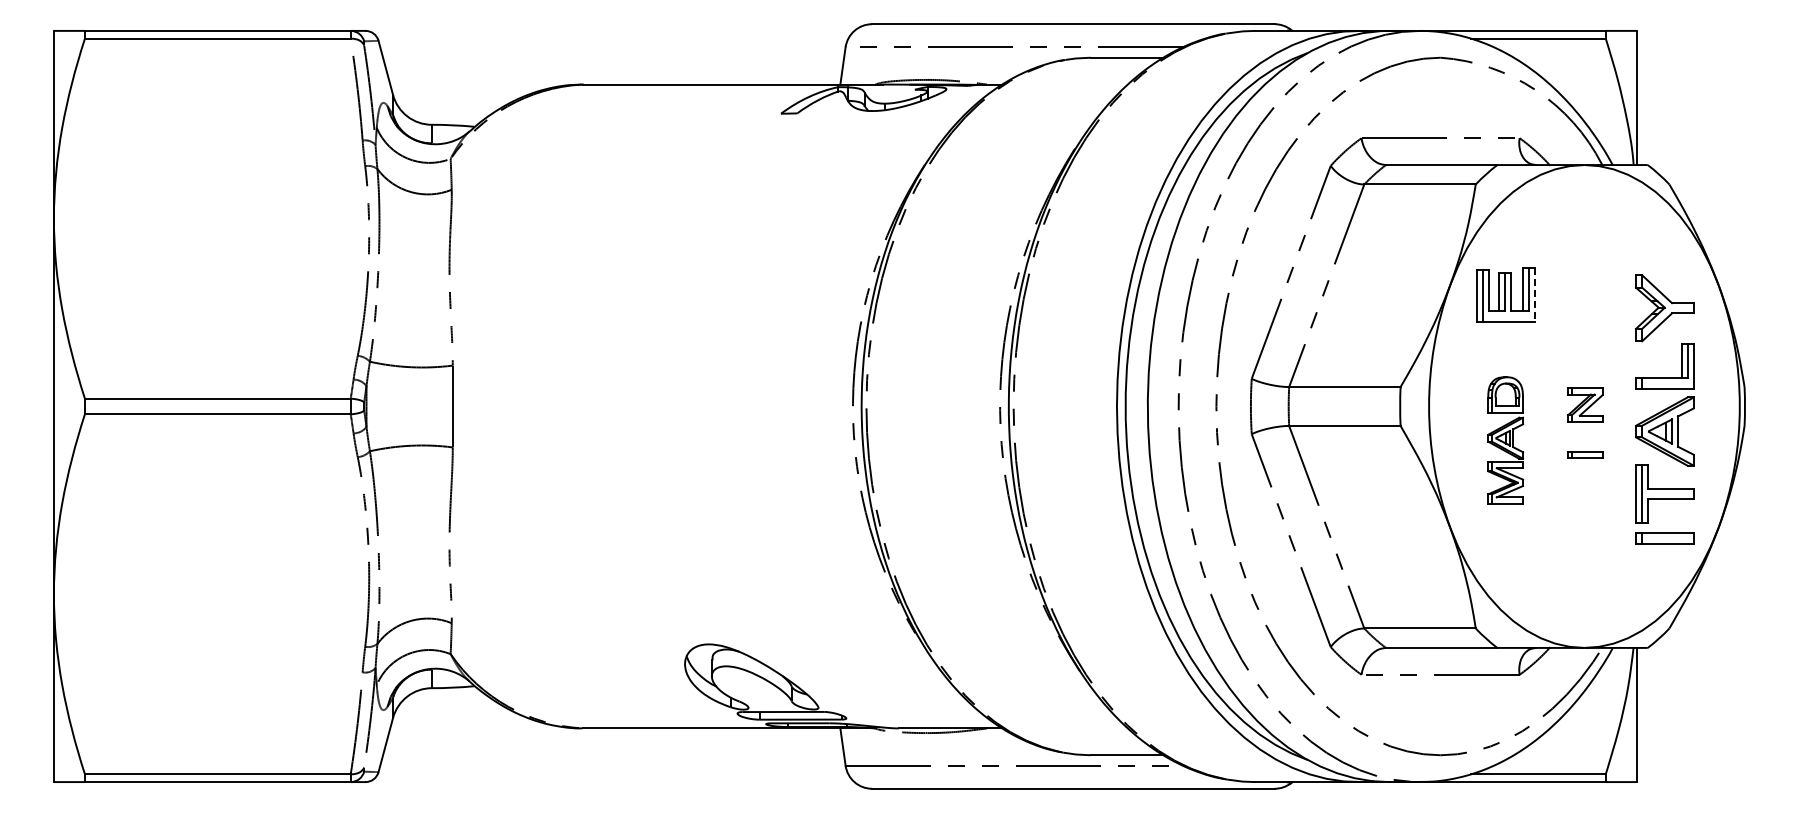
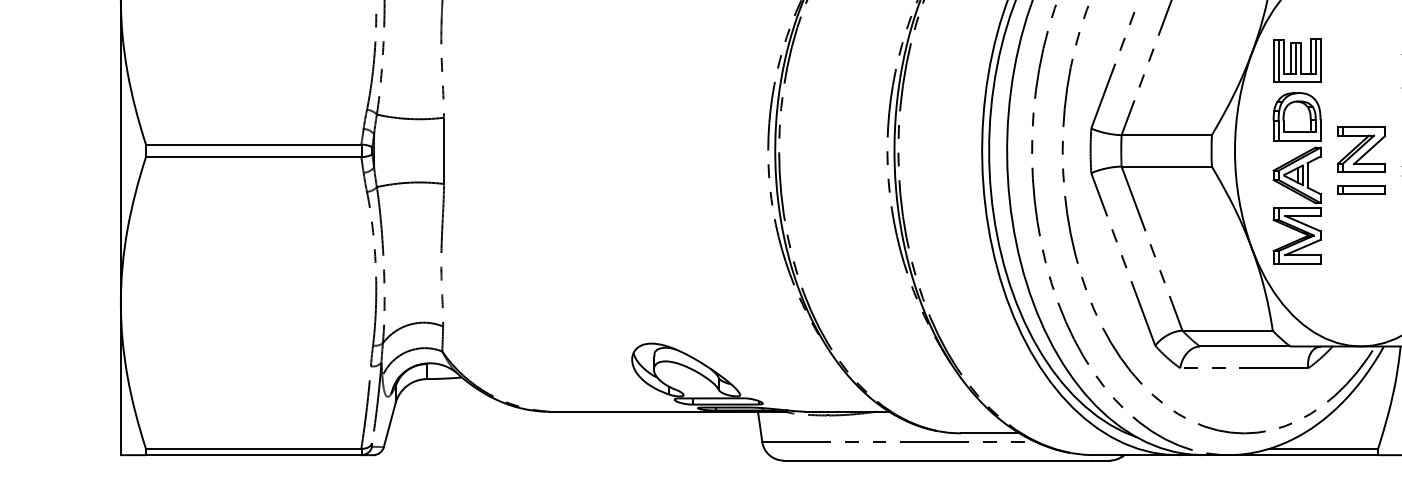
line: (1534, 294) -> (1320, 60), dashed -> solid
part: (1585, 404) -> (1361, 149), size x1.67
part: (1505, 440) -> (1296, 178), size x1.67
part: (1584, 454) -> (1360, 189), size x1.67

